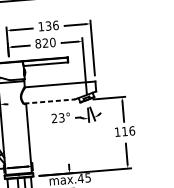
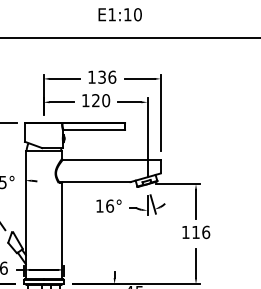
text: (38, 43) -> (85, 100), 820 -> 120
line: (50, 101) -> (95, 182), dashed -> solid
text: (58, 117) -> (105, 205), 23° -> 16°

